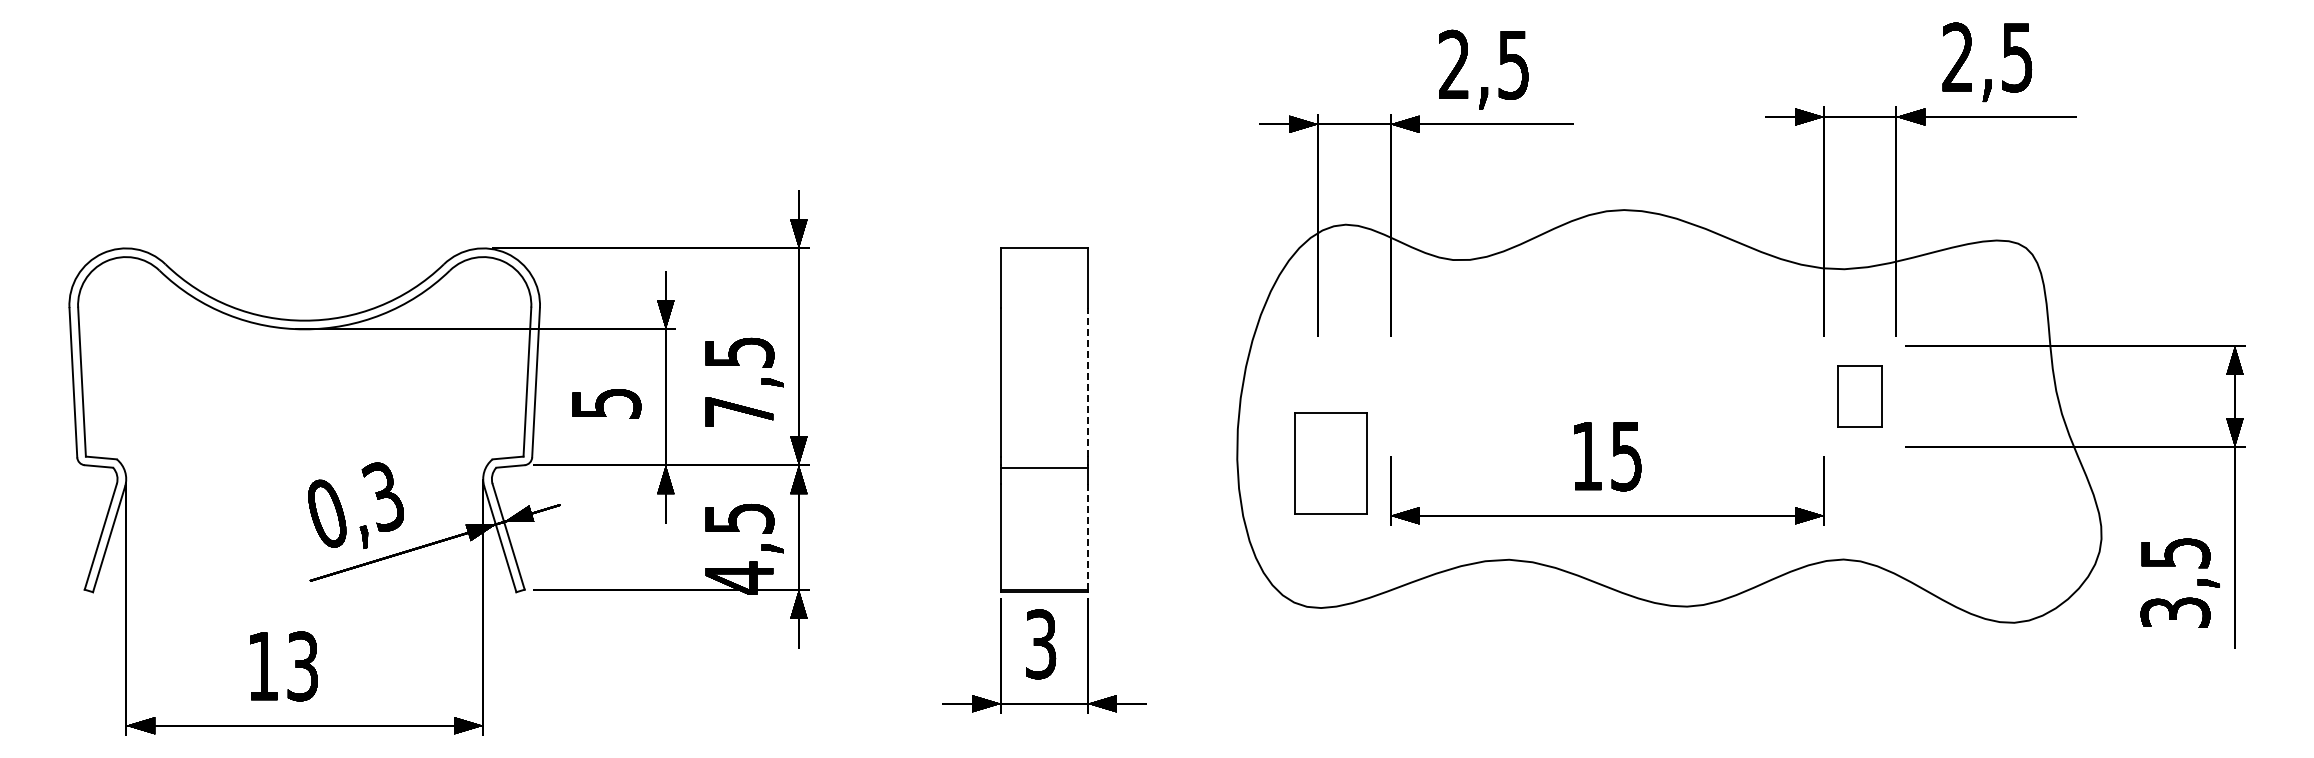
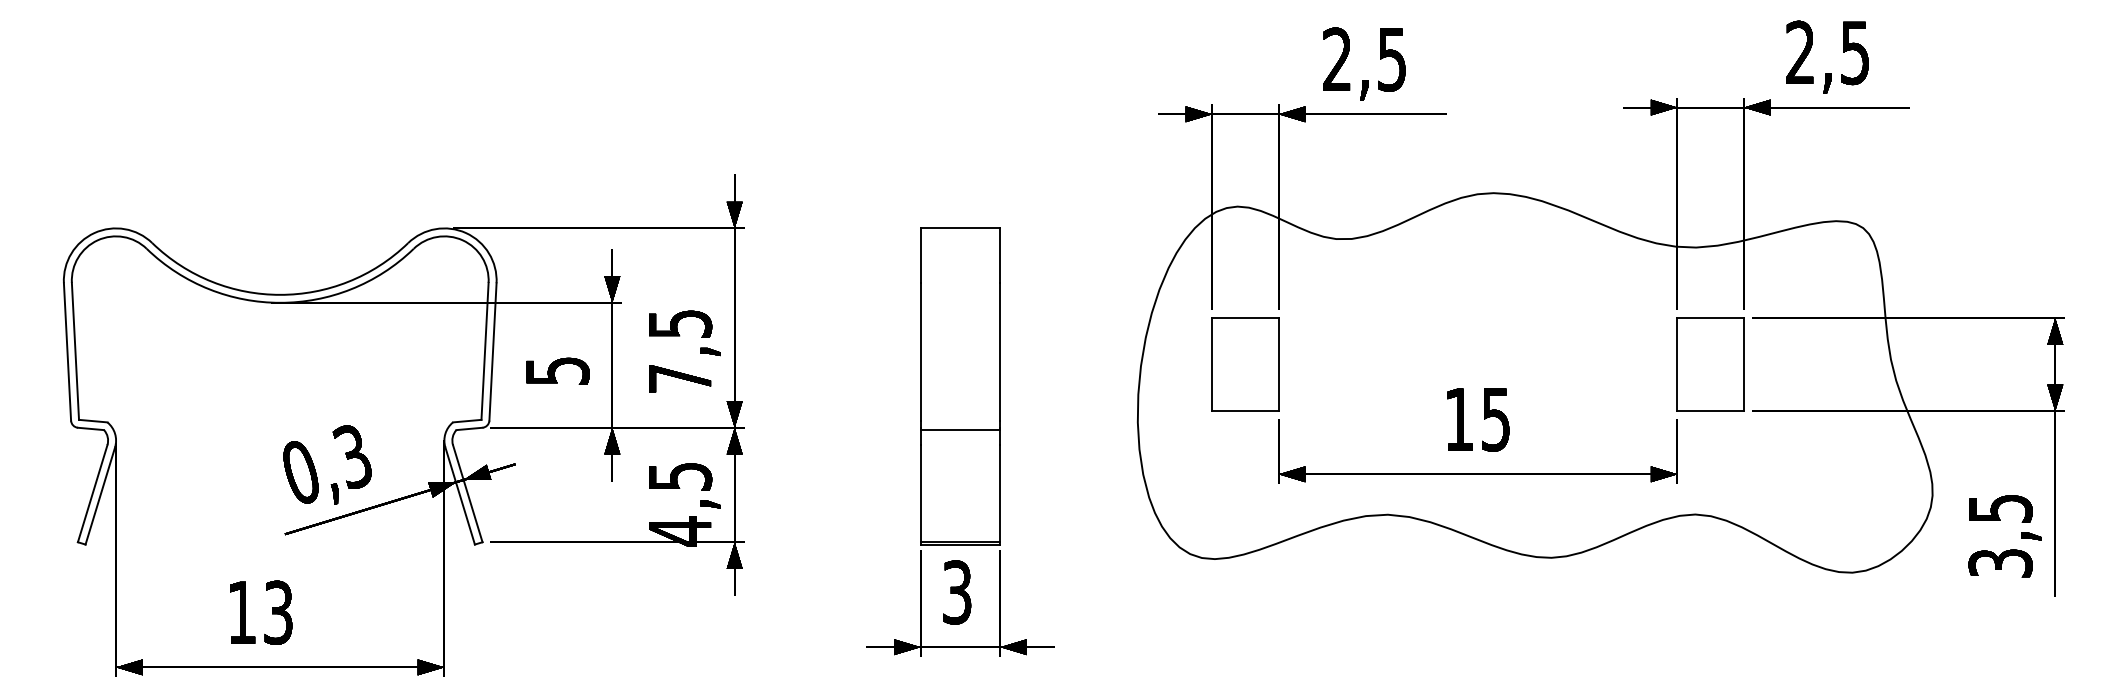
line: (1087, 382) -> (1000, 351), dashed -> solid
part: (1859, 396) -> (1710, 364), size x1.67
part: (1330, 463) -> (1244, 364), moved
line: (1087, 536) -> (1000, 493), dashed -> solid

